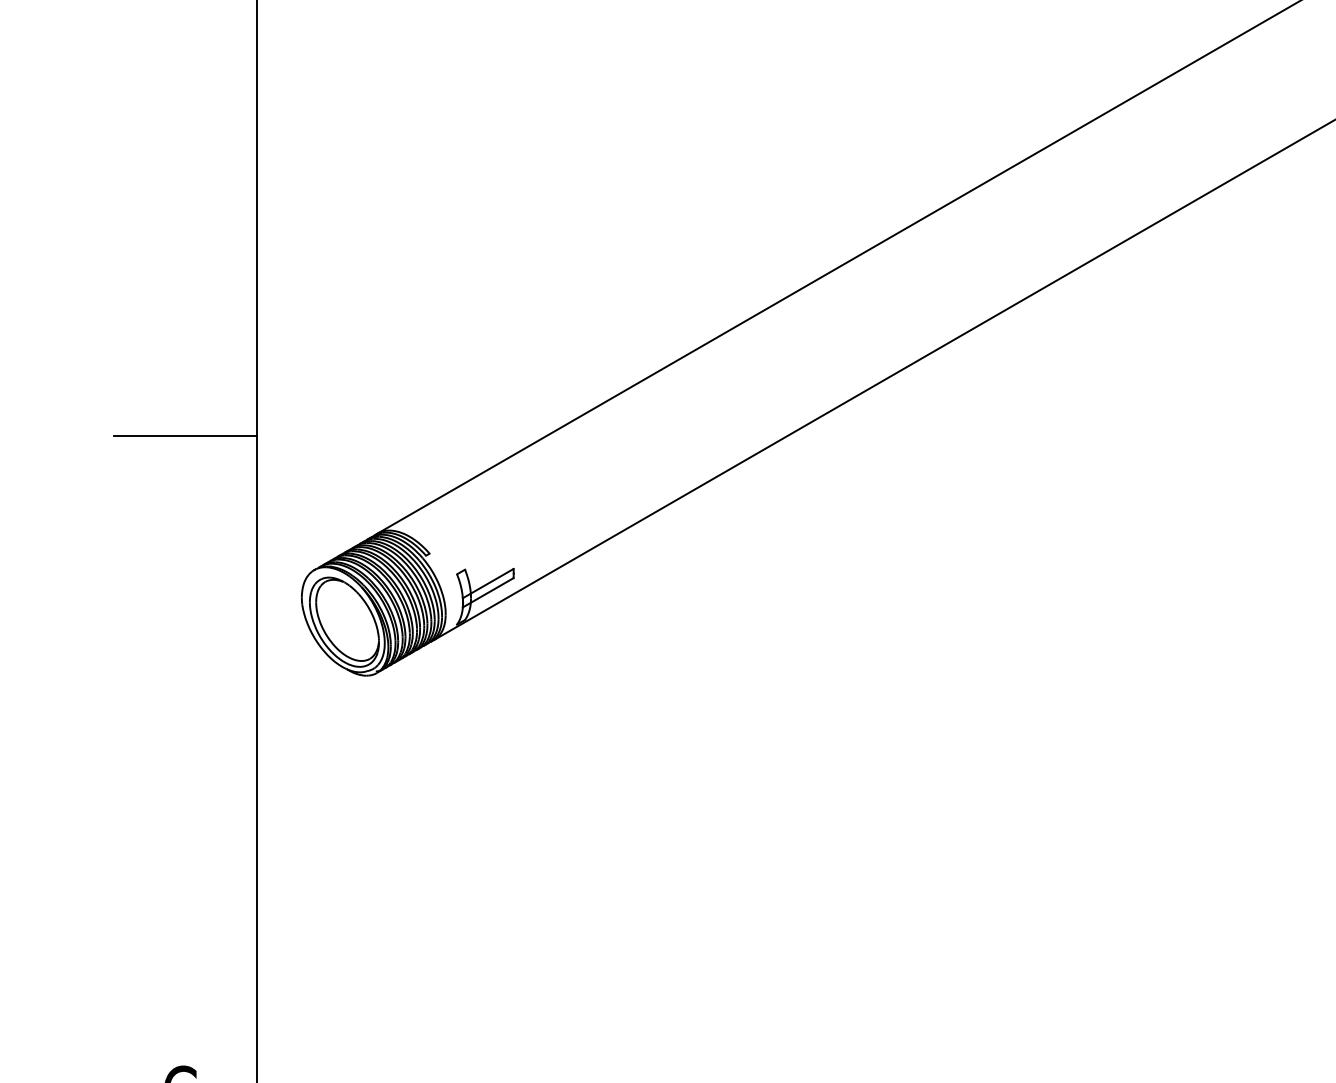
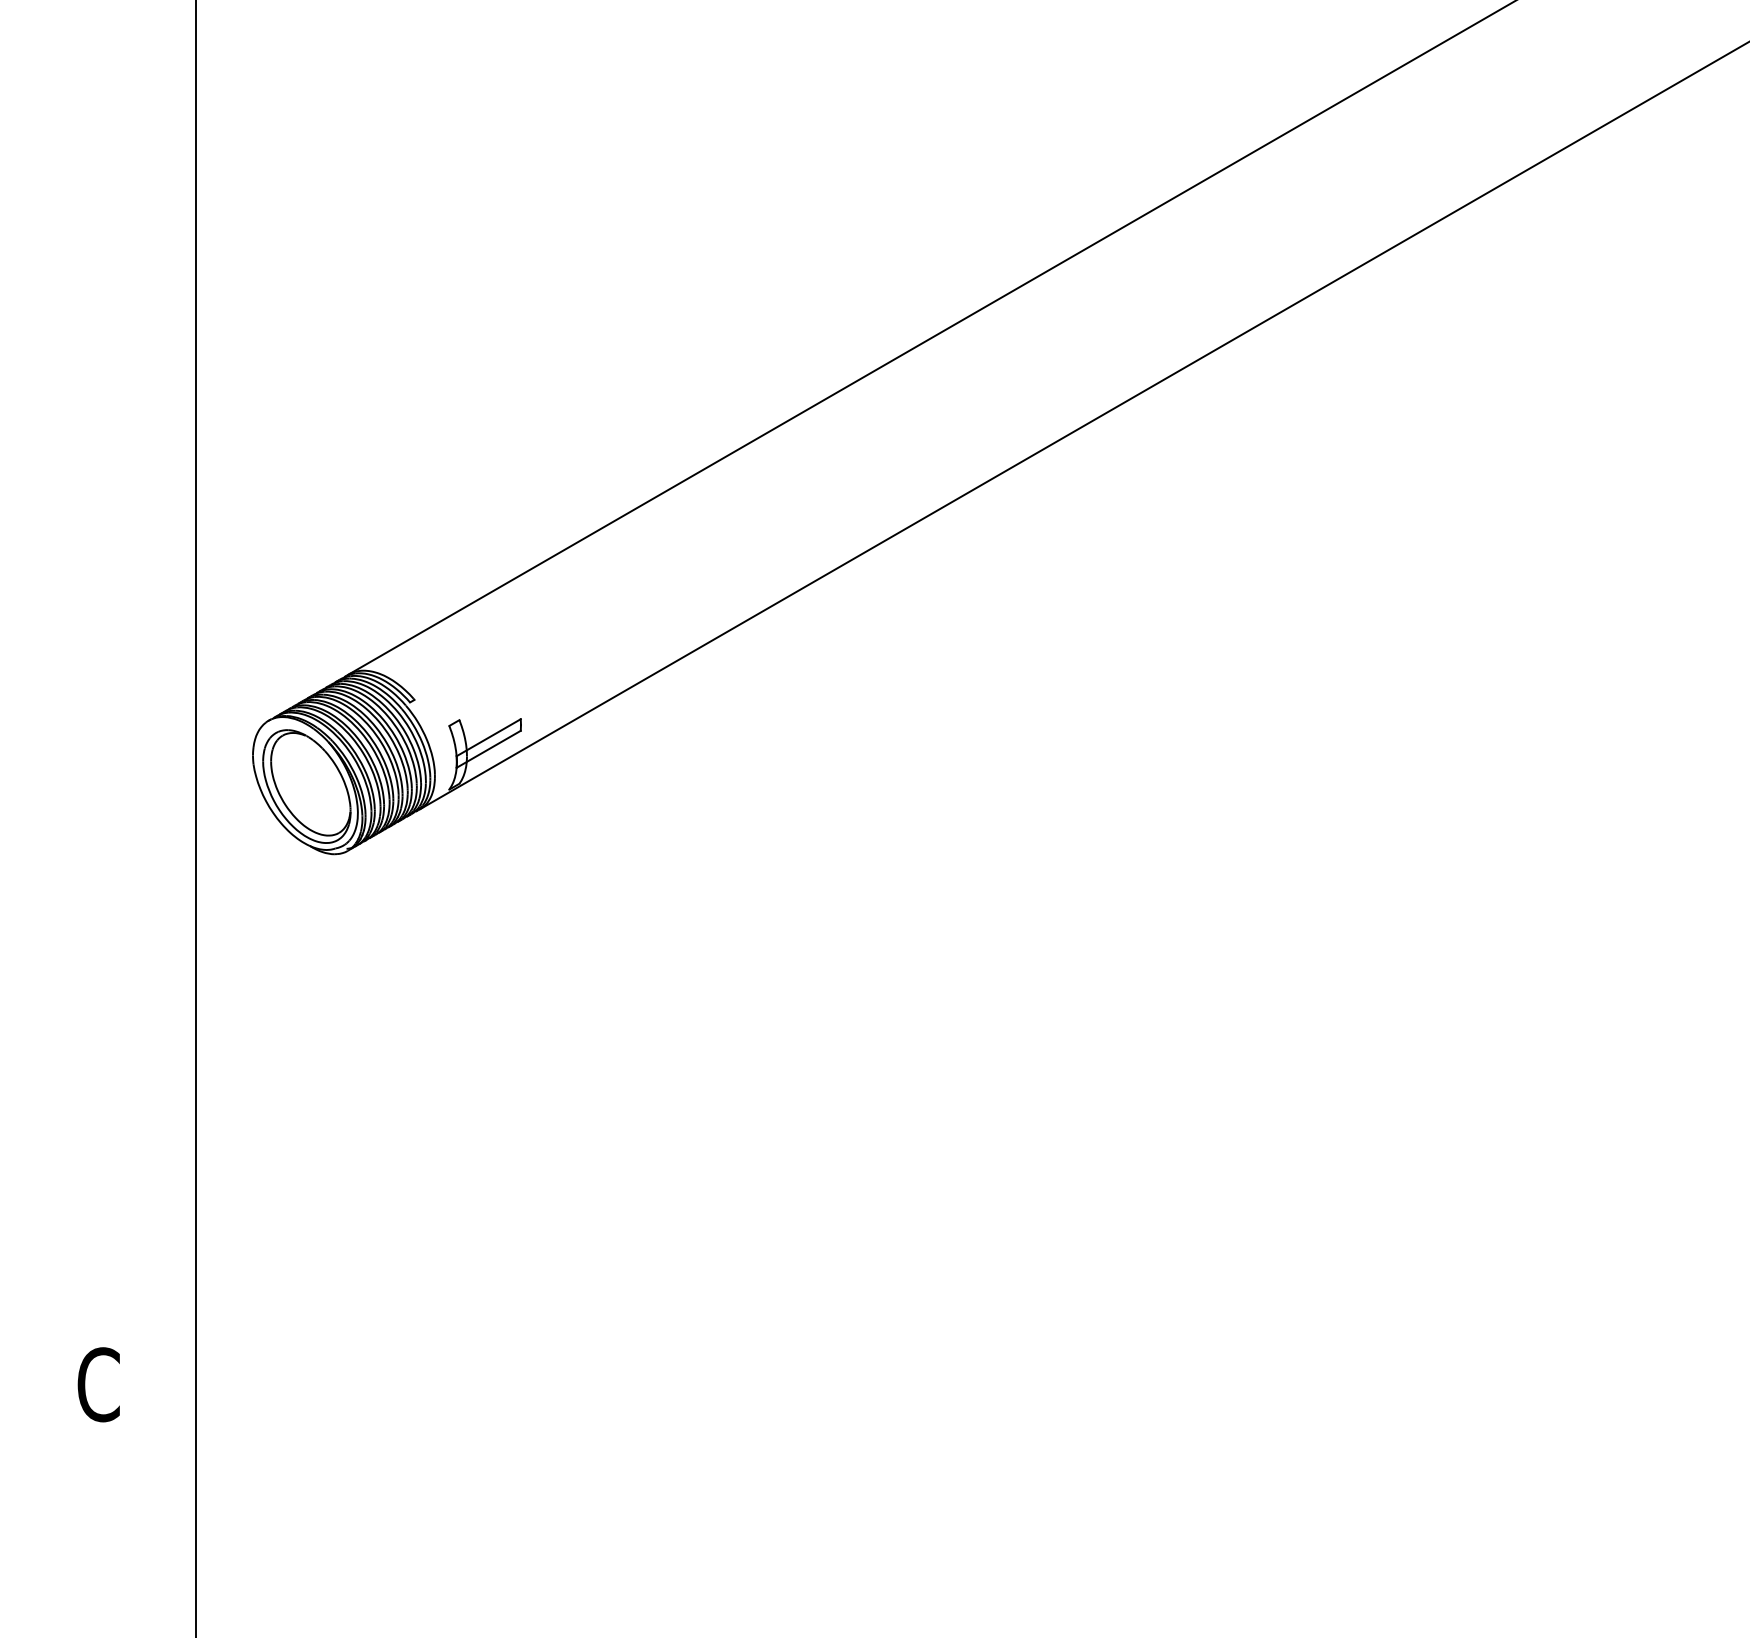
line: (185, 435) -> (105, 550), removed

